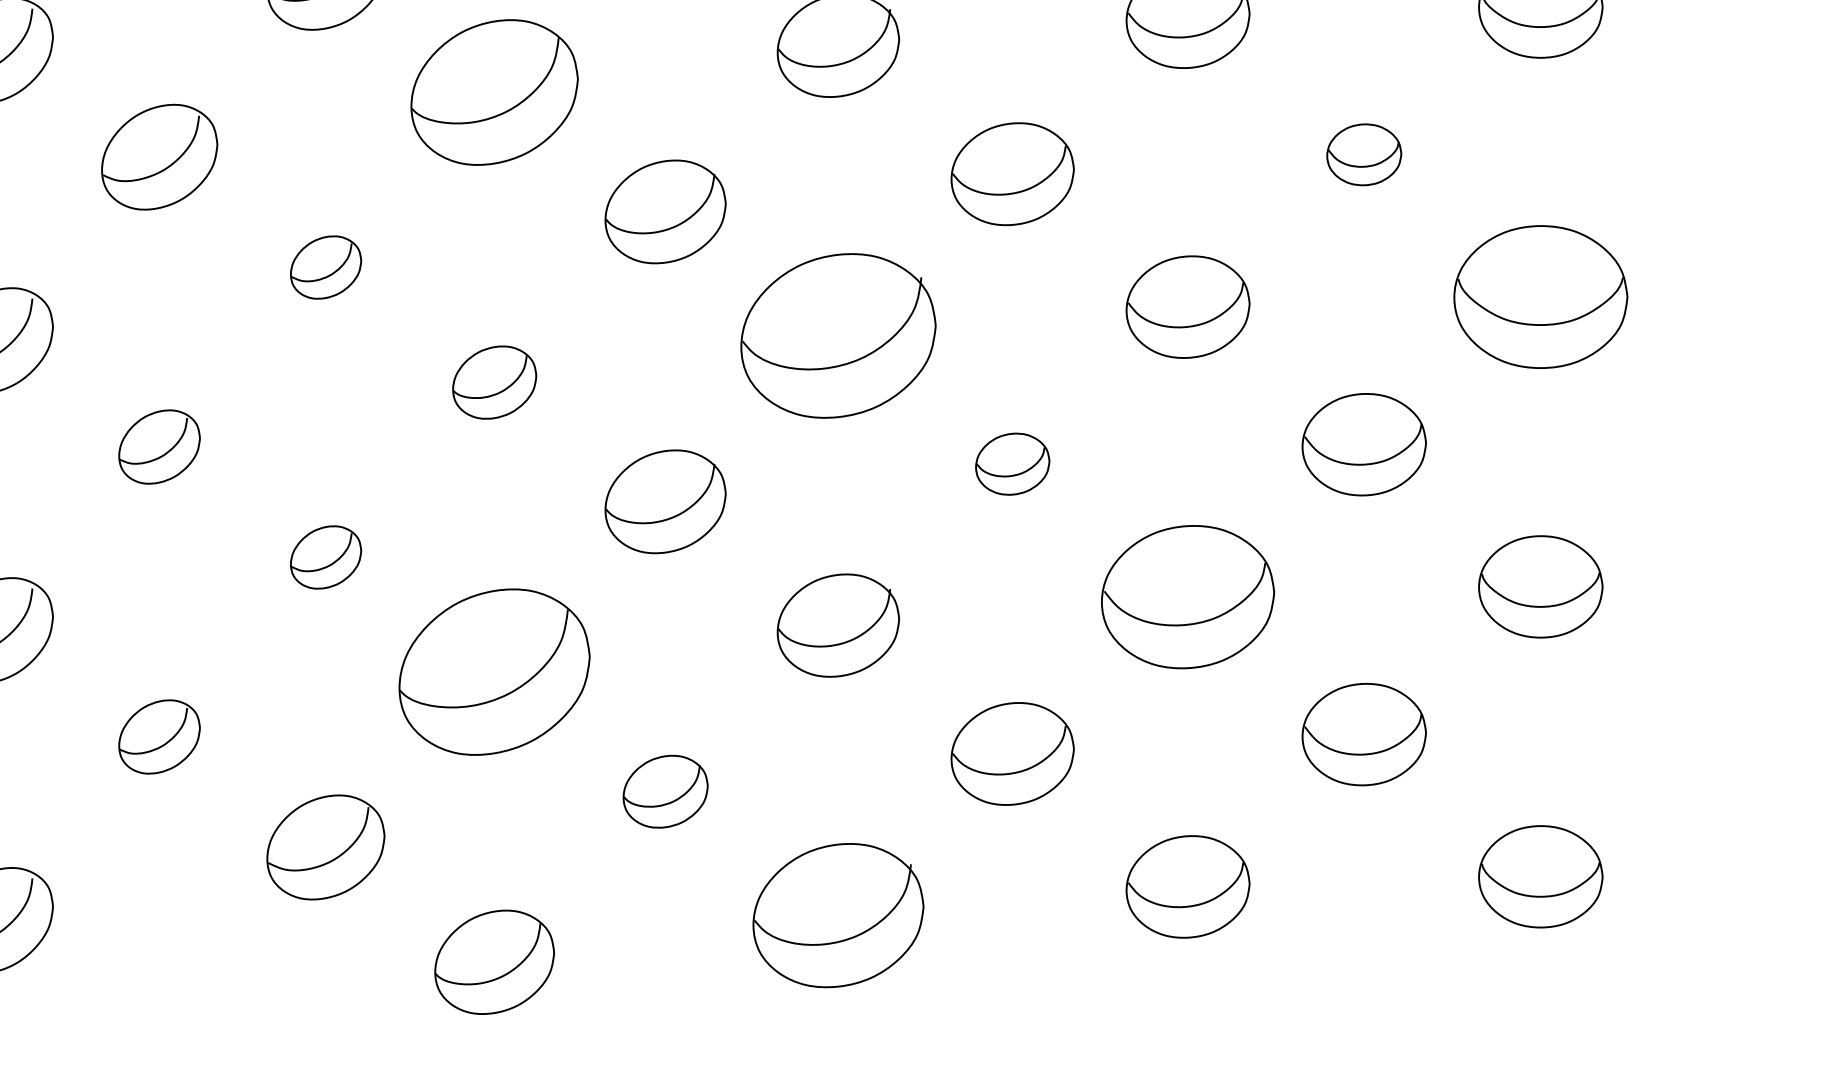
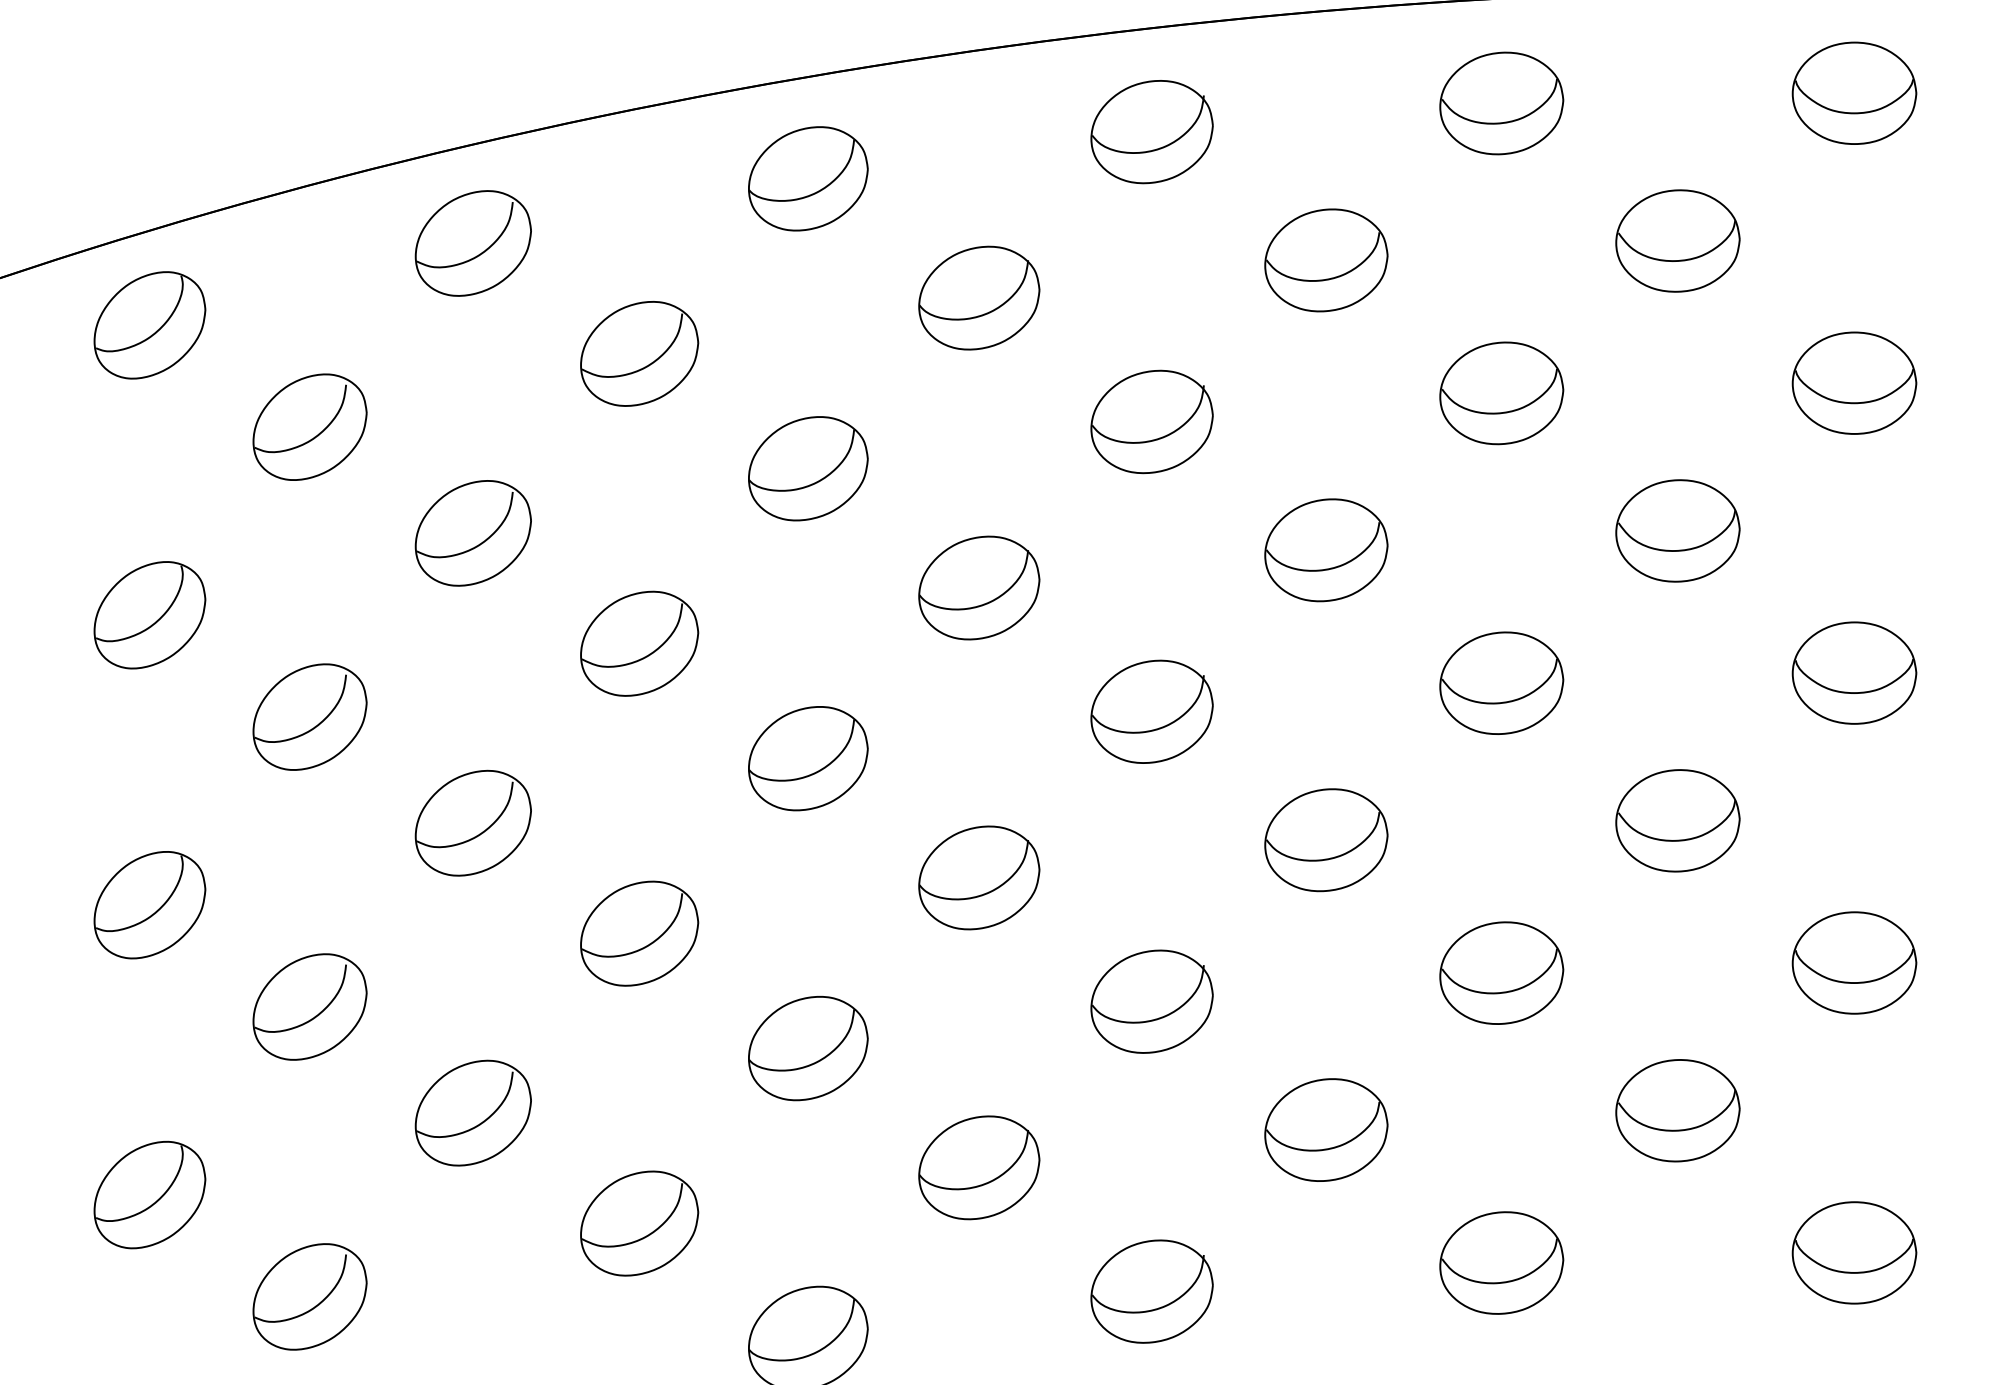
part: (494, 92) -> (808, 468), size x0.71
part: (1363, 154) -> (1677, 530), size x1.67
part: (325, 267) -> (639, 643), size x1.67
part: (1540, 296) -> (1854, 672), size x0.71
part: (837, 335) -> (1151, 711), size x0.62
part: (494, 382) -> (808, 758), size x1.43
part: (158, 446) -> (472, 822), size x1.43
part: (1012, 464) -> (1326, 840), size x1.67
part: (325, 557) -> (639, 933), size x1.67
part: (1187, 596) -> (1501, 972), size x0.71
part: (494, 672) -> (808, 1048), size x0.62
part: (158, 736) -> (472, 1112), size x1.43
part: (665, 791) -> (979, 1167), size x1.43
part: (837, 915) -> (1151, 1291), size x0.71

